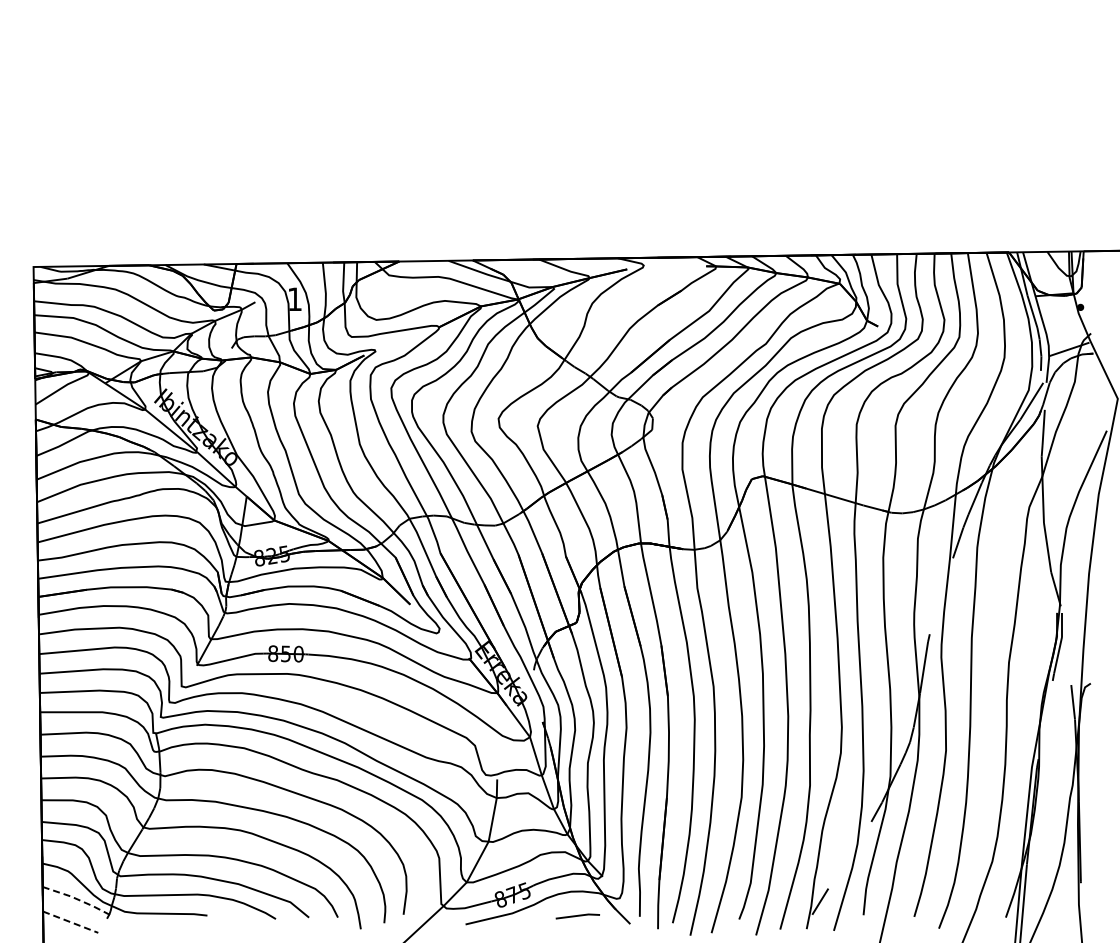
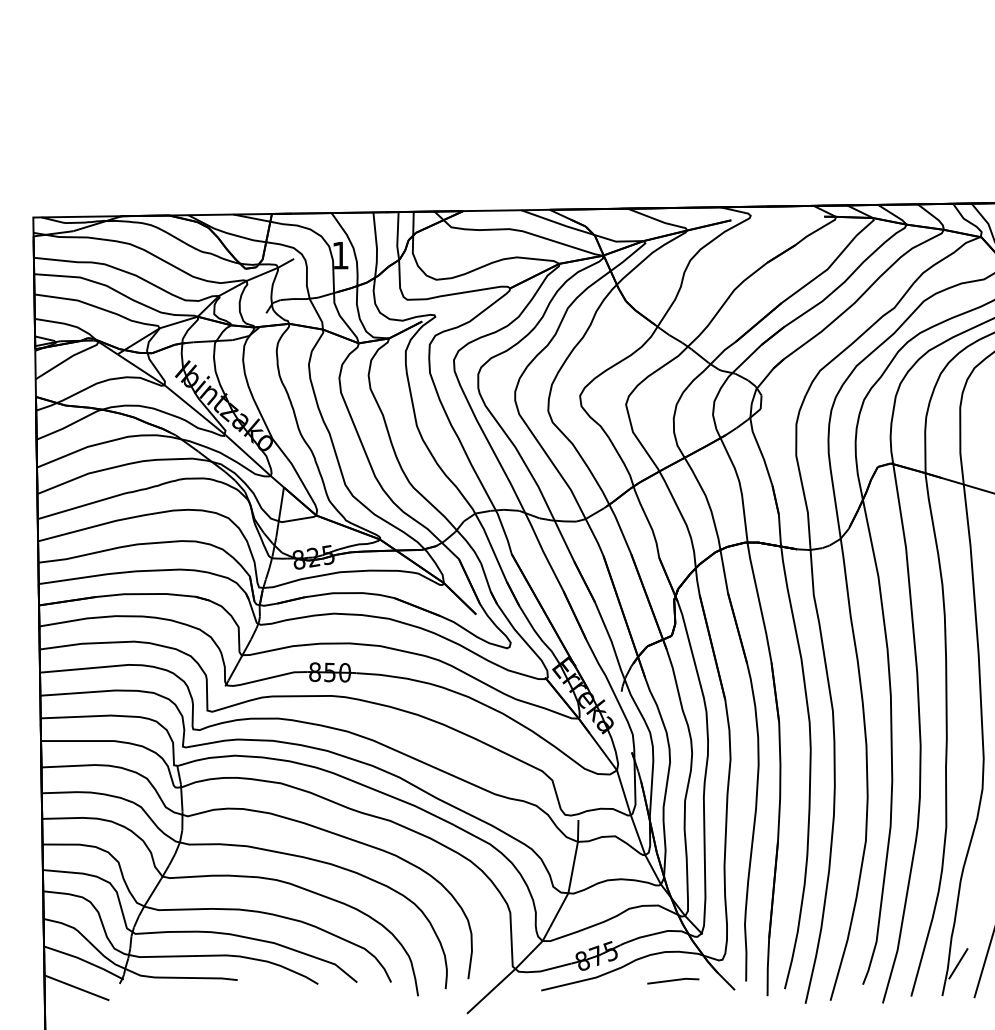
line: (77, 899) -> (84, 961), dashed -> solid
line: (70, 922) -> (76, 988), dashed -> solid

